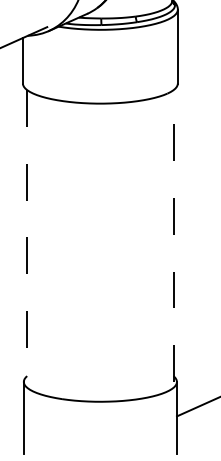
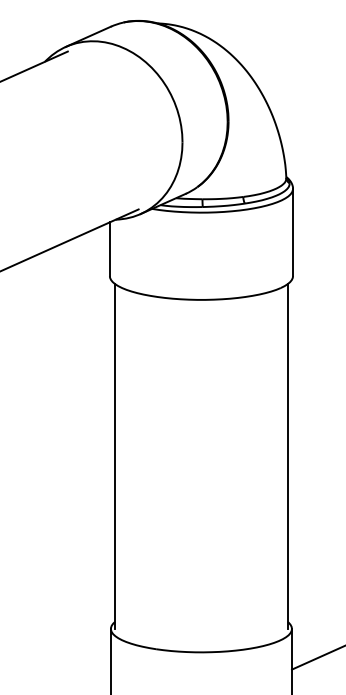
line: (173, 235) -> (287, 455), dashed -> solid
line: (26, 236) -> (114, 456), dashed -> solid

